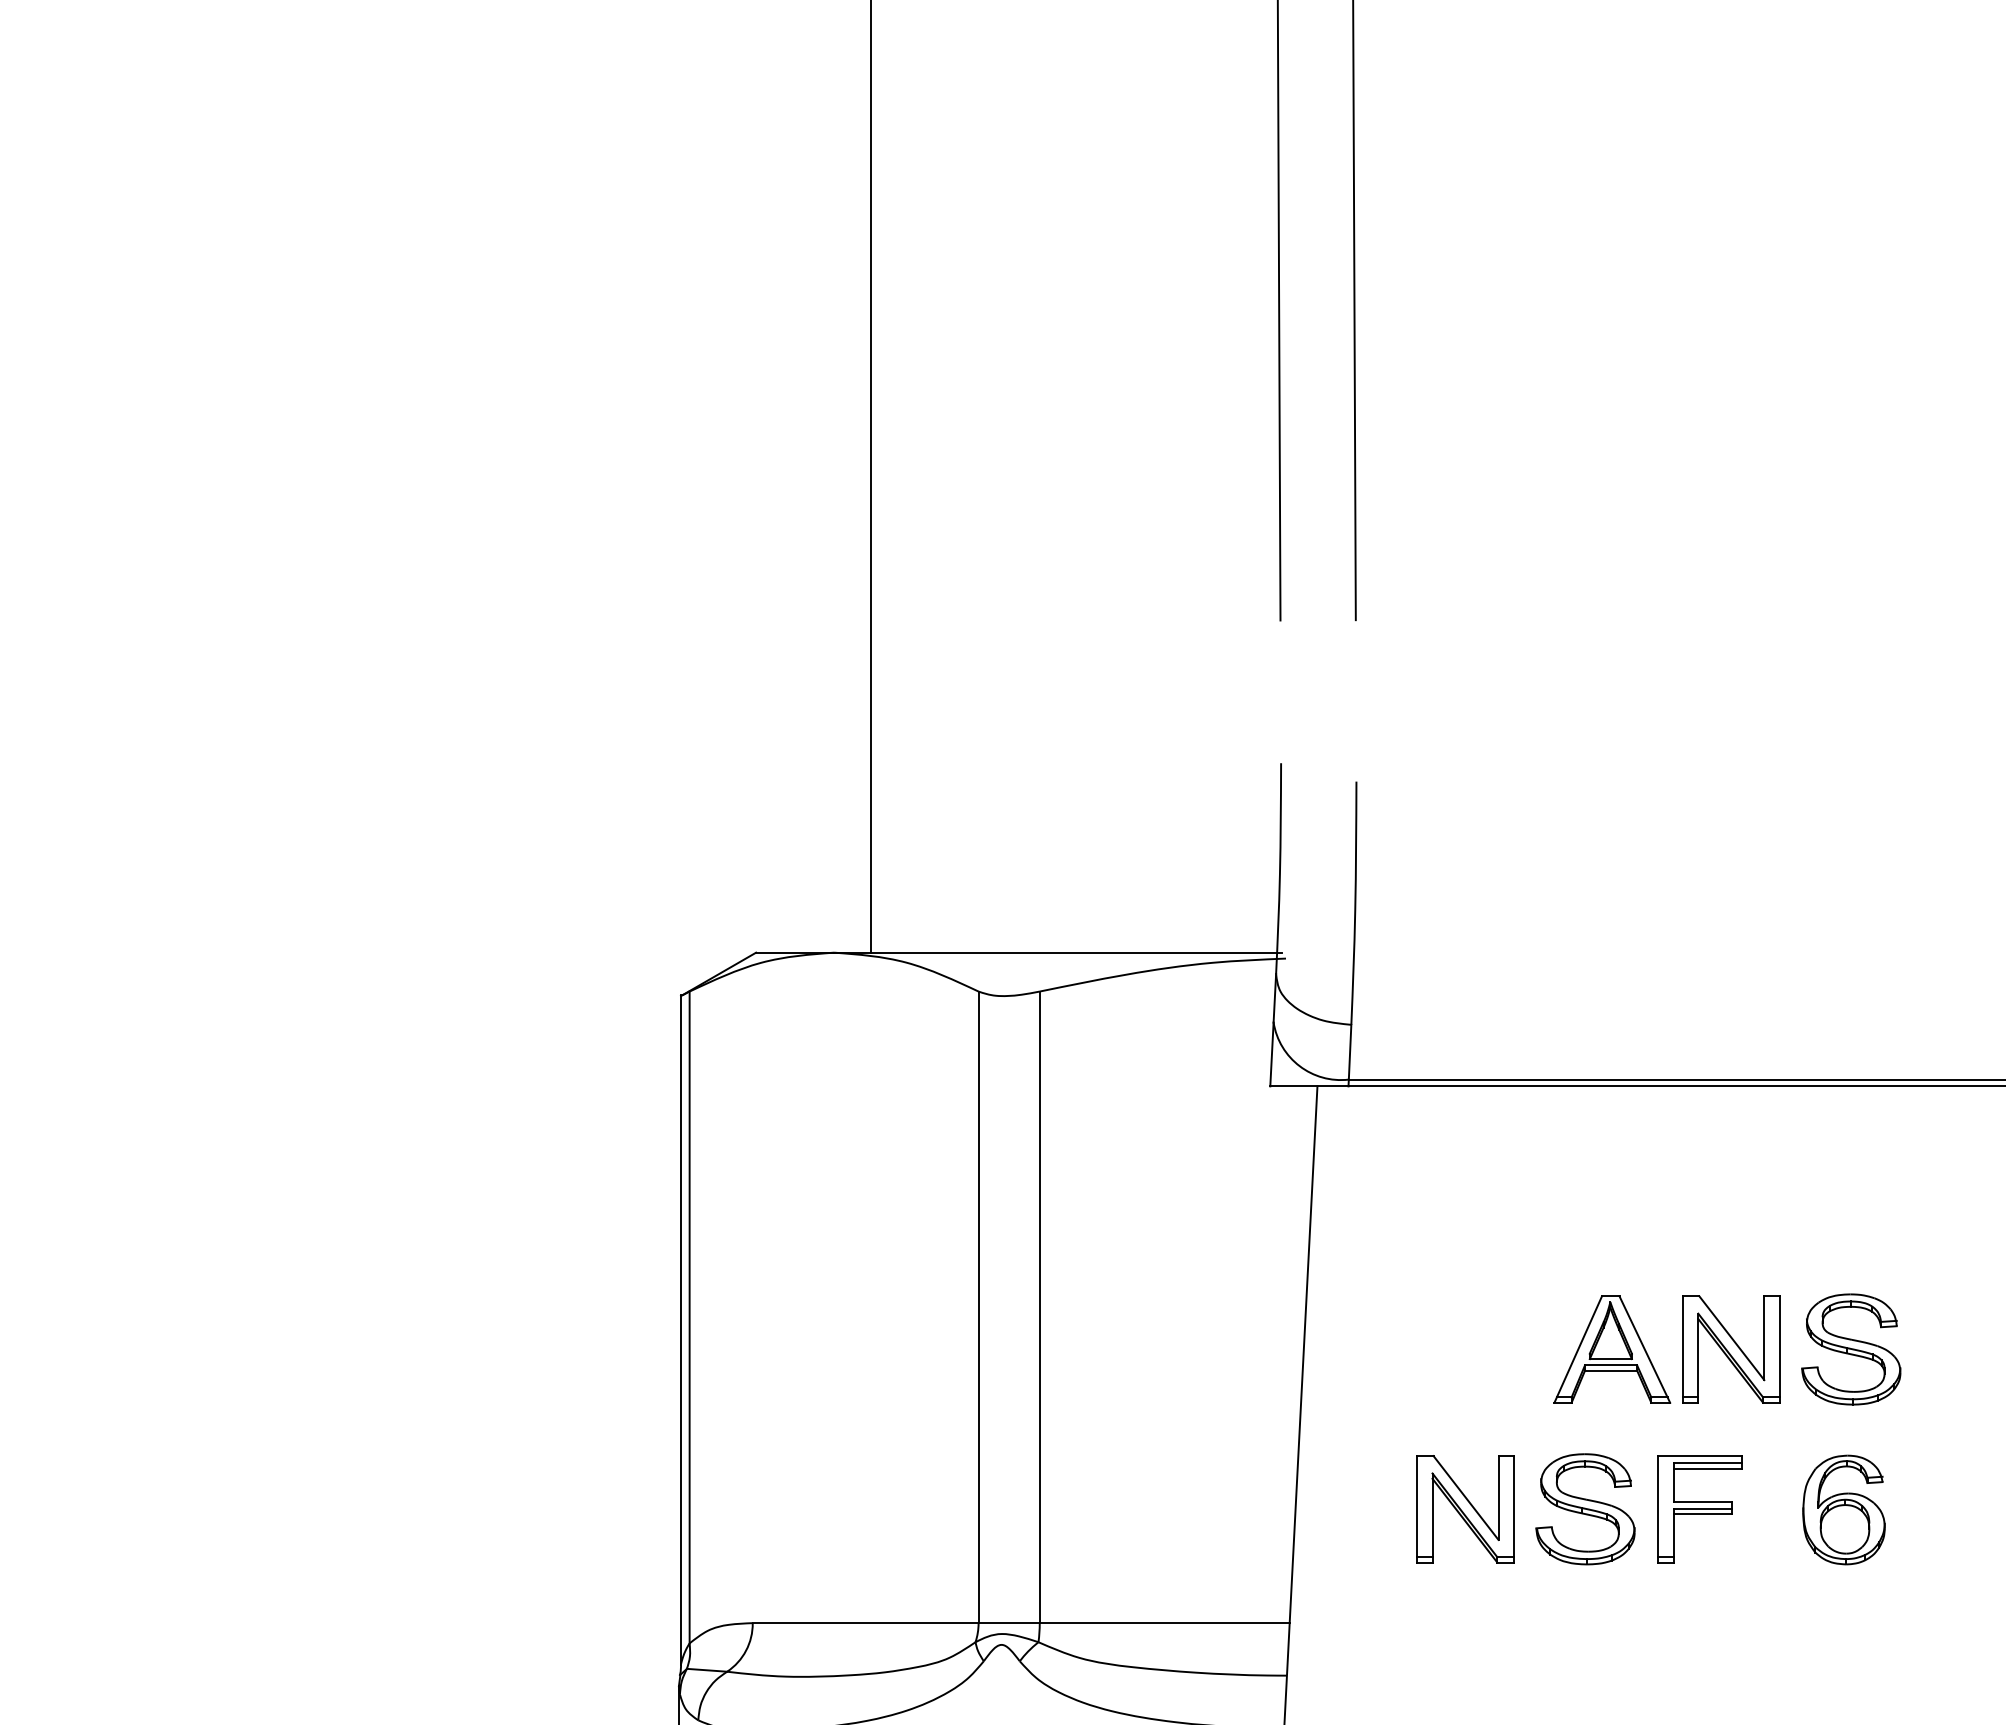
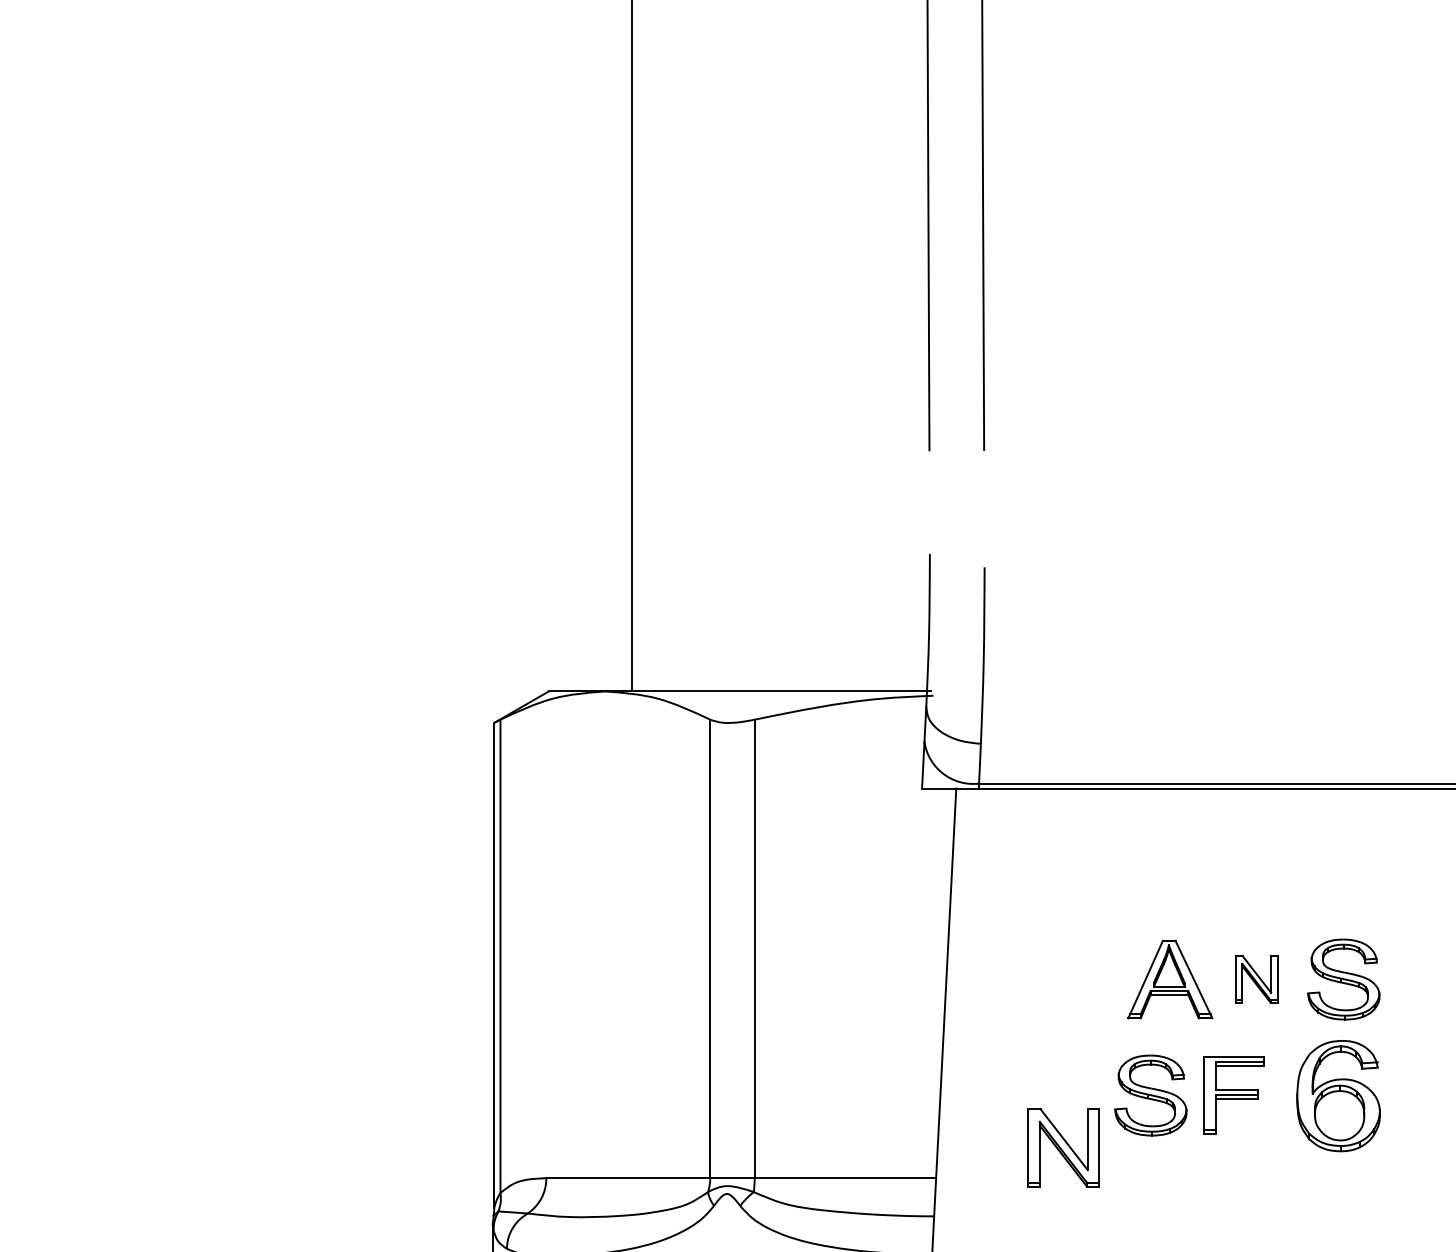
part: (1731, 1349) -> (1256, 979), size x0.6
part: (1465, 1509) -> (1063, 1147), moved
part: (1843, 1509) -> (1338, 1095), size x1.4

